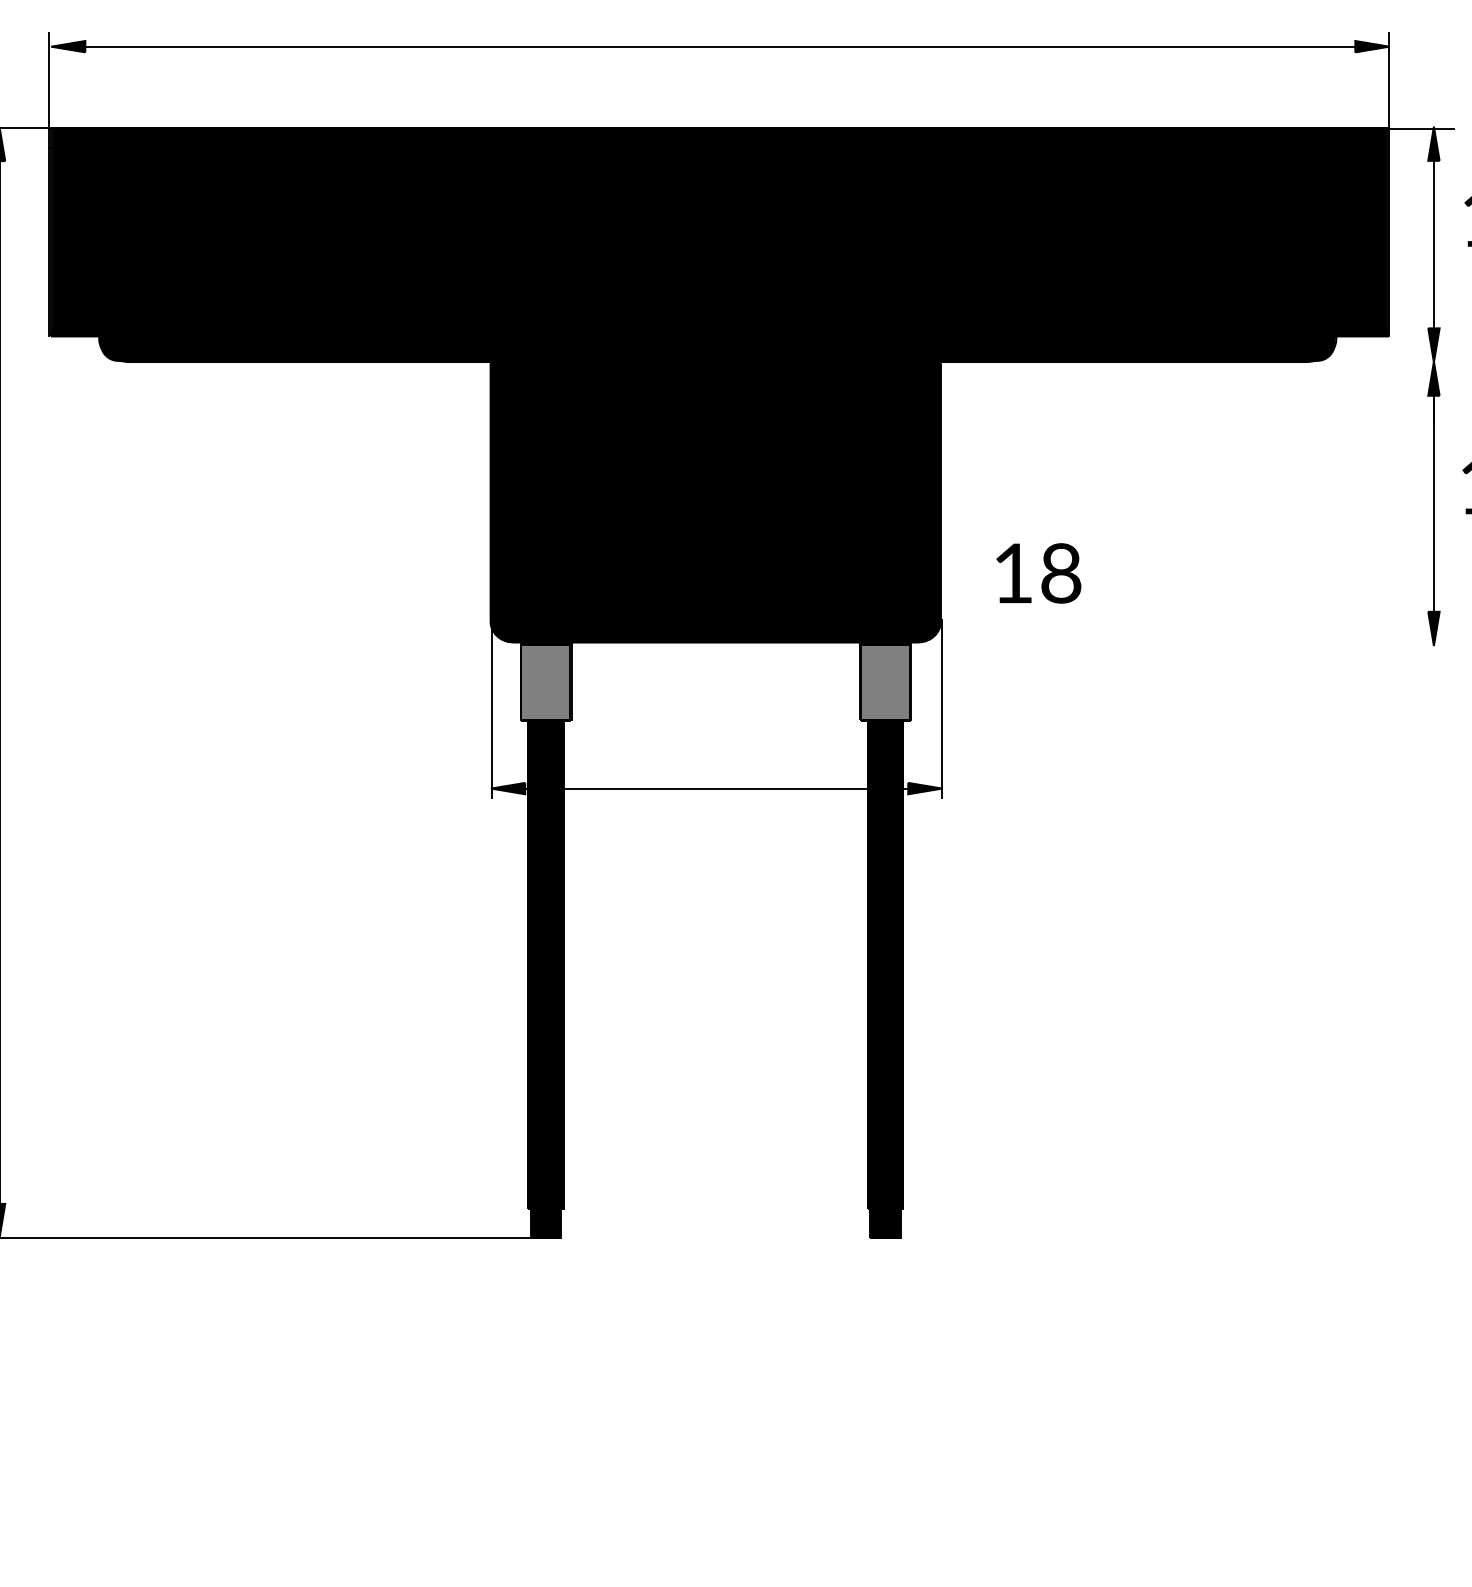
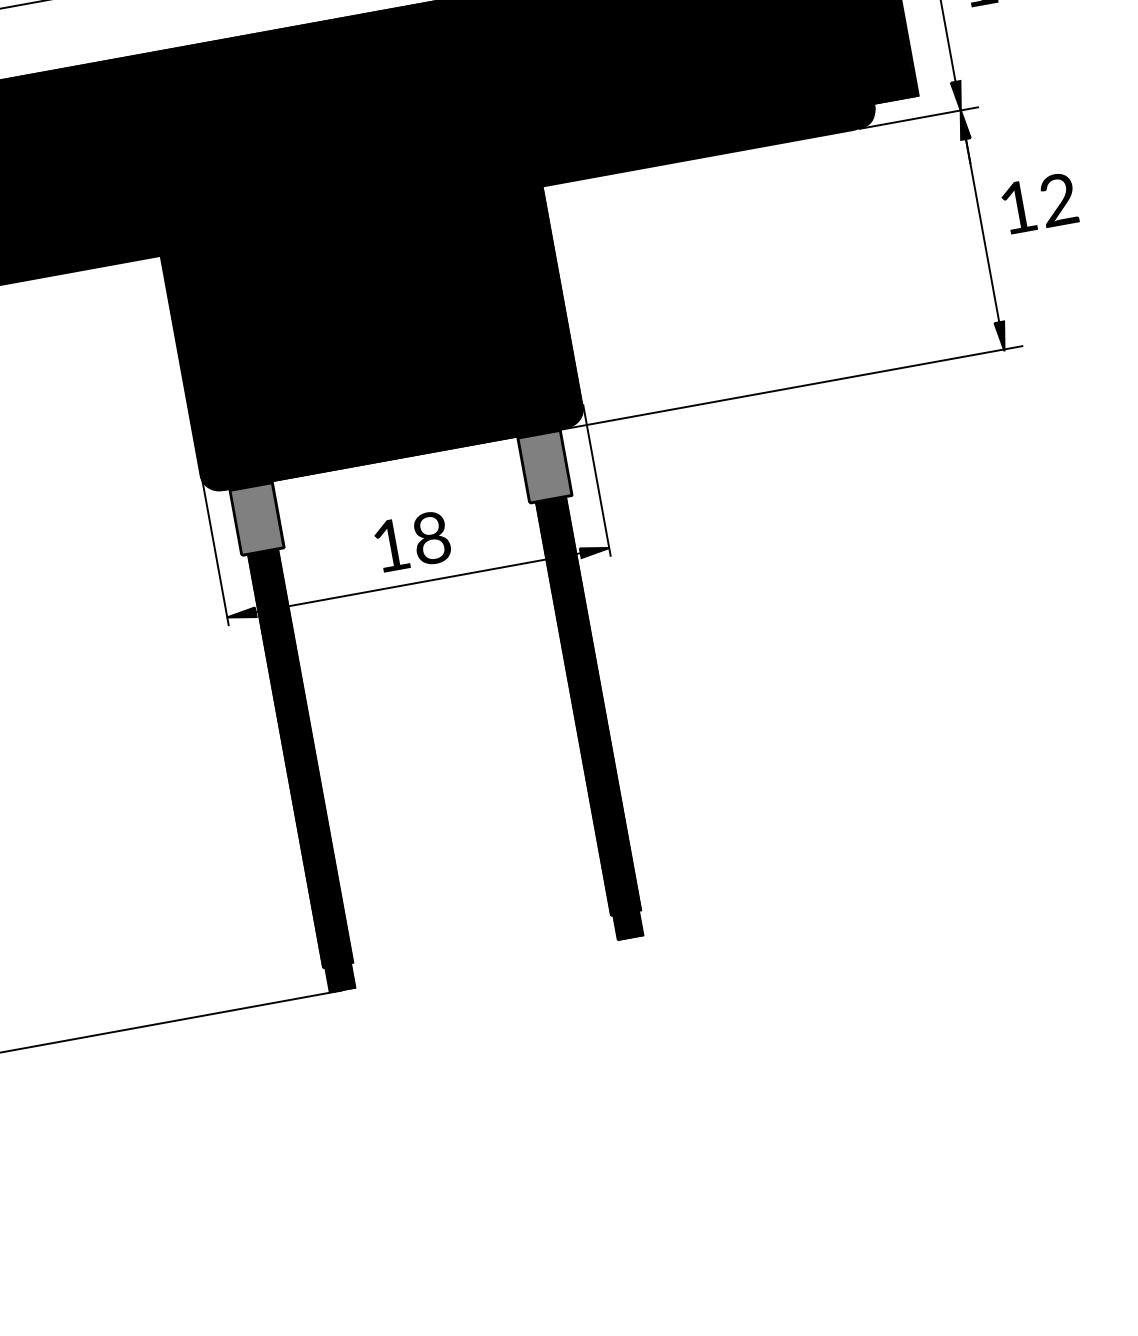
line: (1384, 362) -> (918, 118), added
text: (1038, 573) -> (412, 541), moved
line: (1178, 643) -> (787, 388), added

